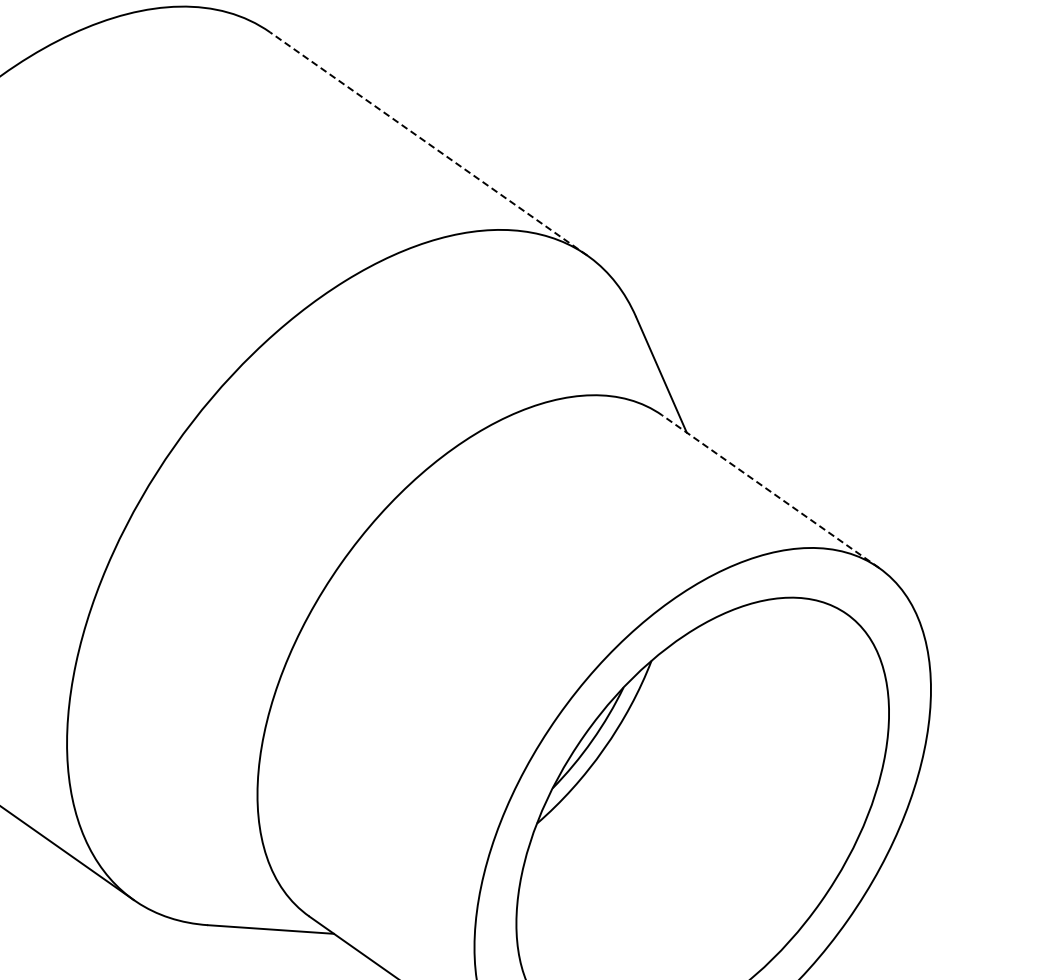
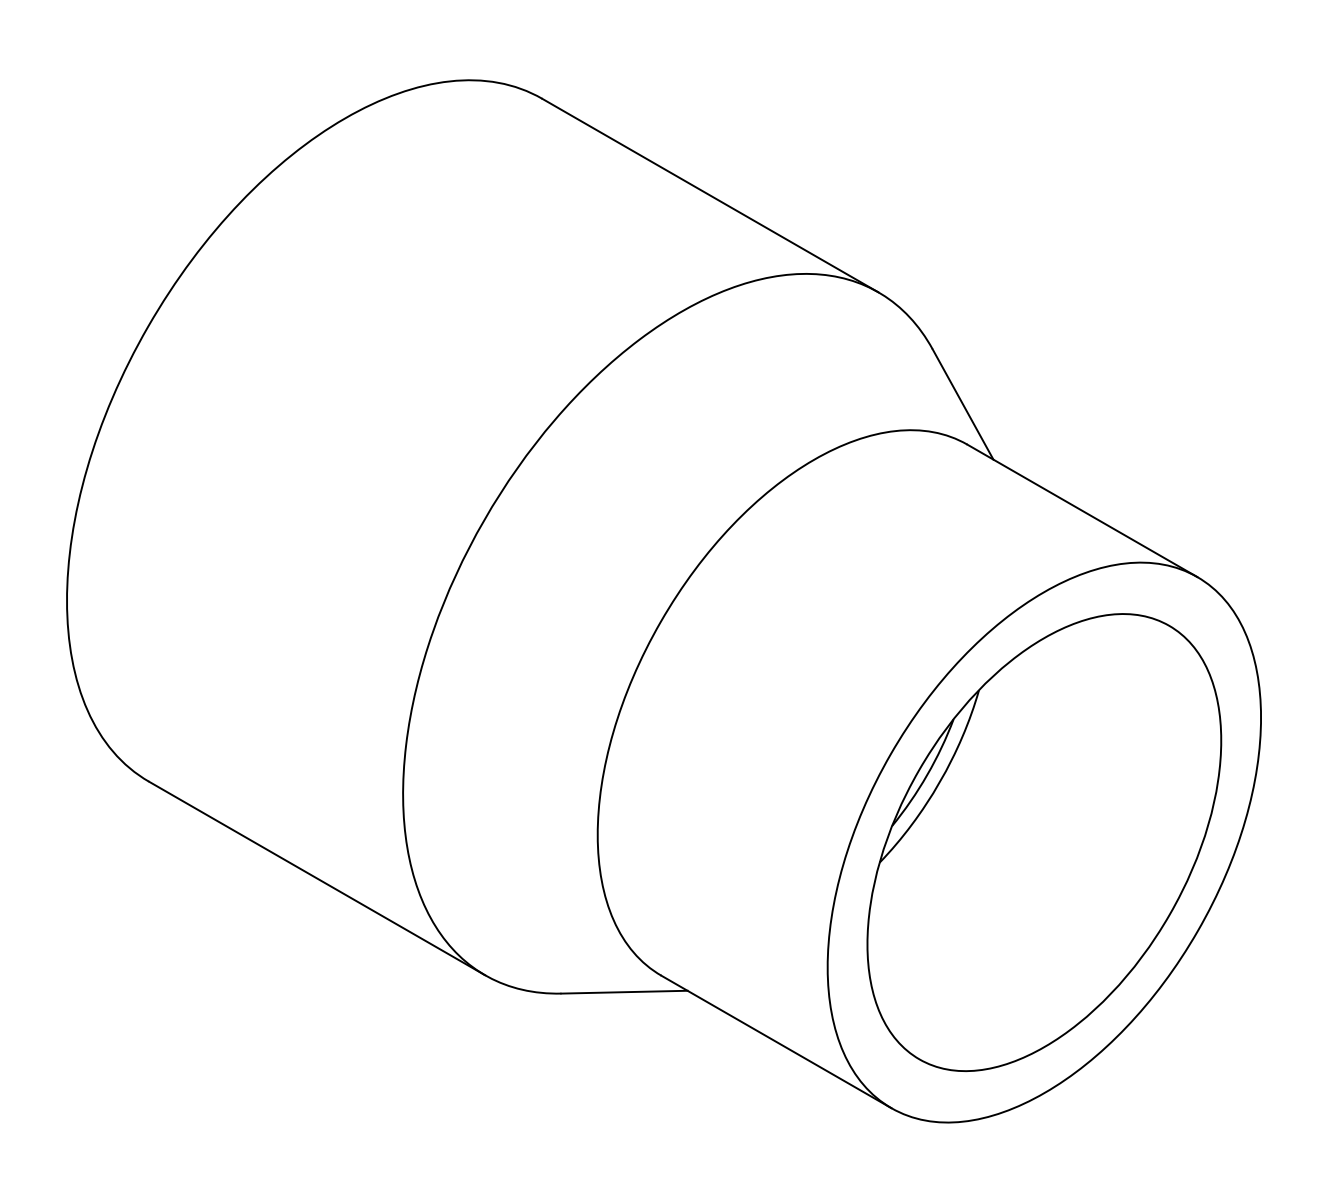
line: (428, 143) -> (710, 195), dashed -> solid
line: (770, 491) -> (1082, 510), dashed -> solid

